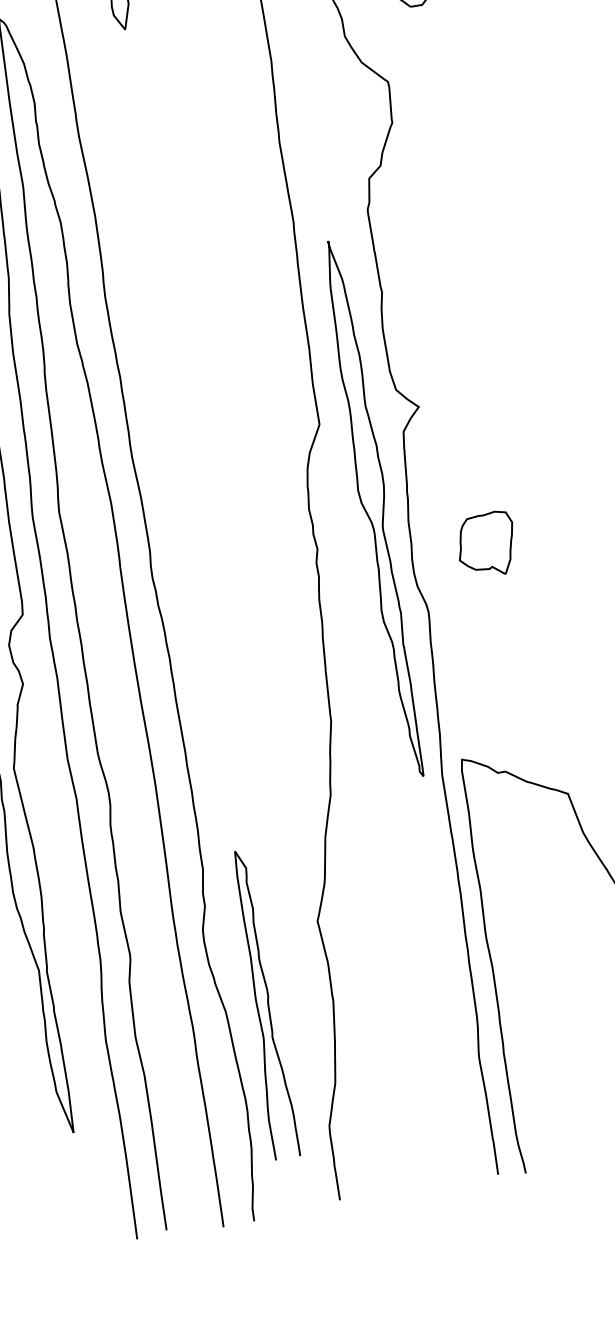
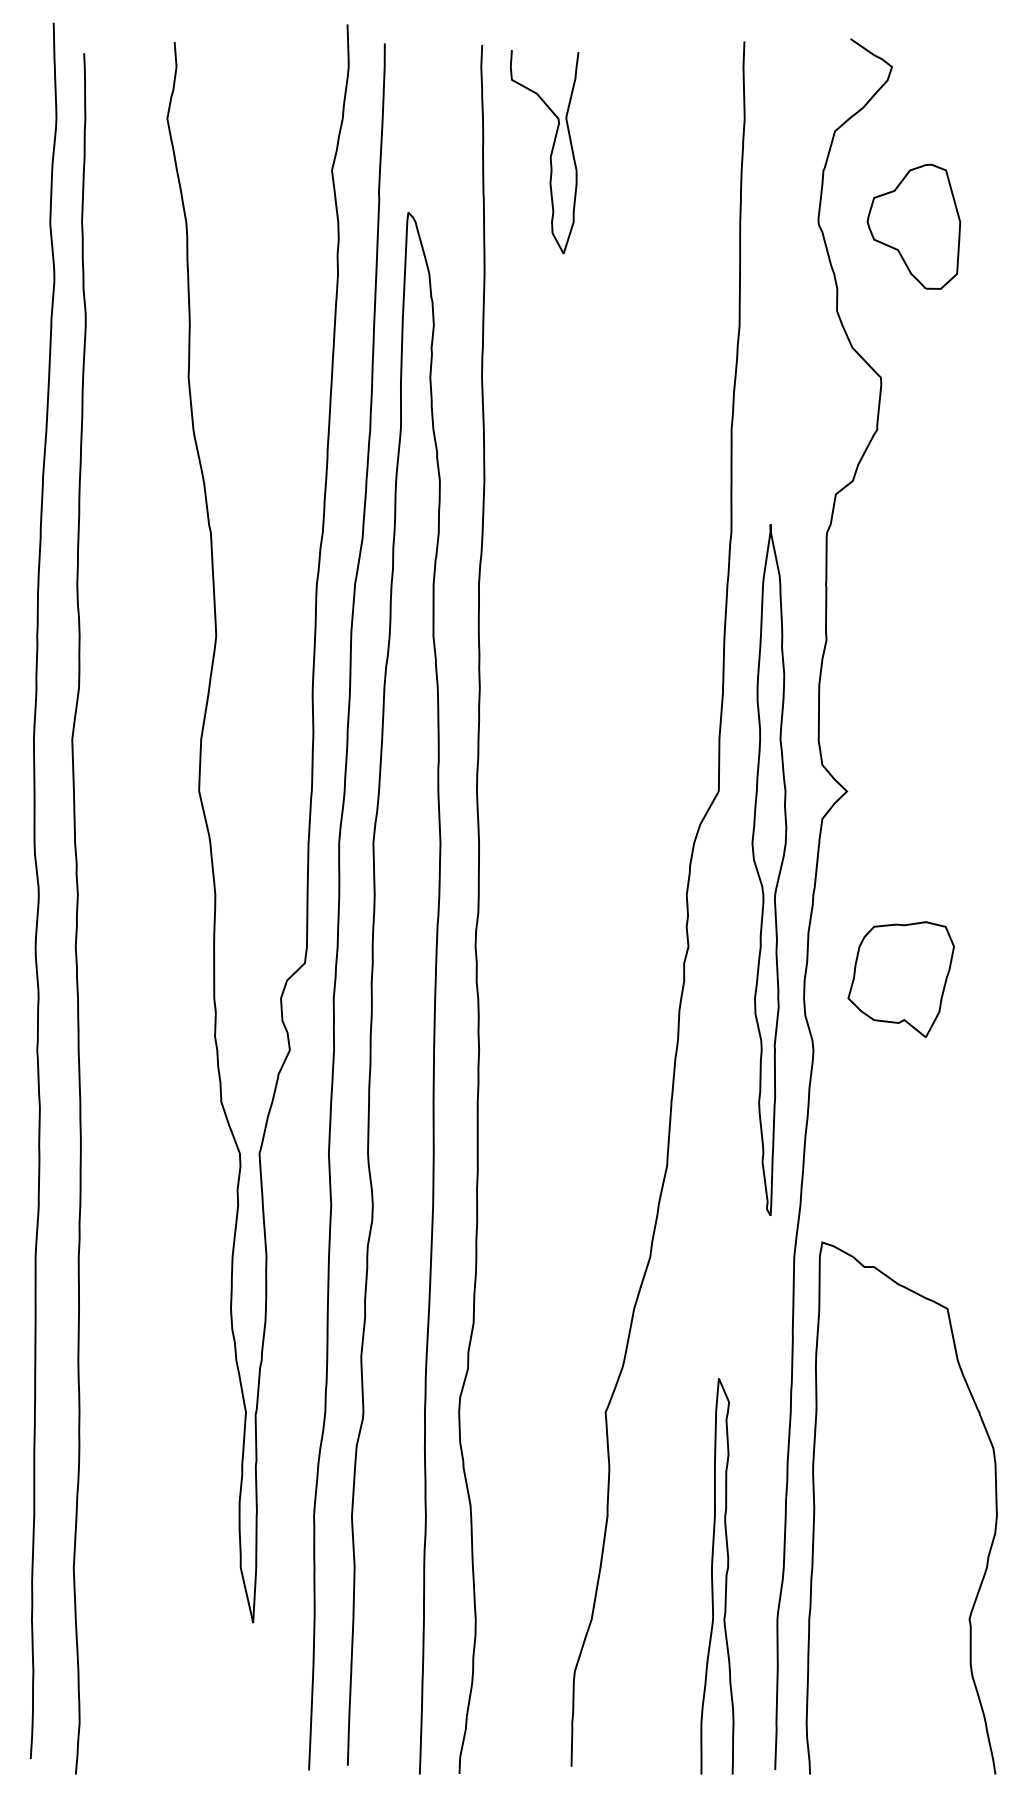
part: (374, 508) -> (769, 869), moved
part: (486, 545) -> (900, 979), size x1.43
curve: (257, 1005) -> (712, 1576), moved

